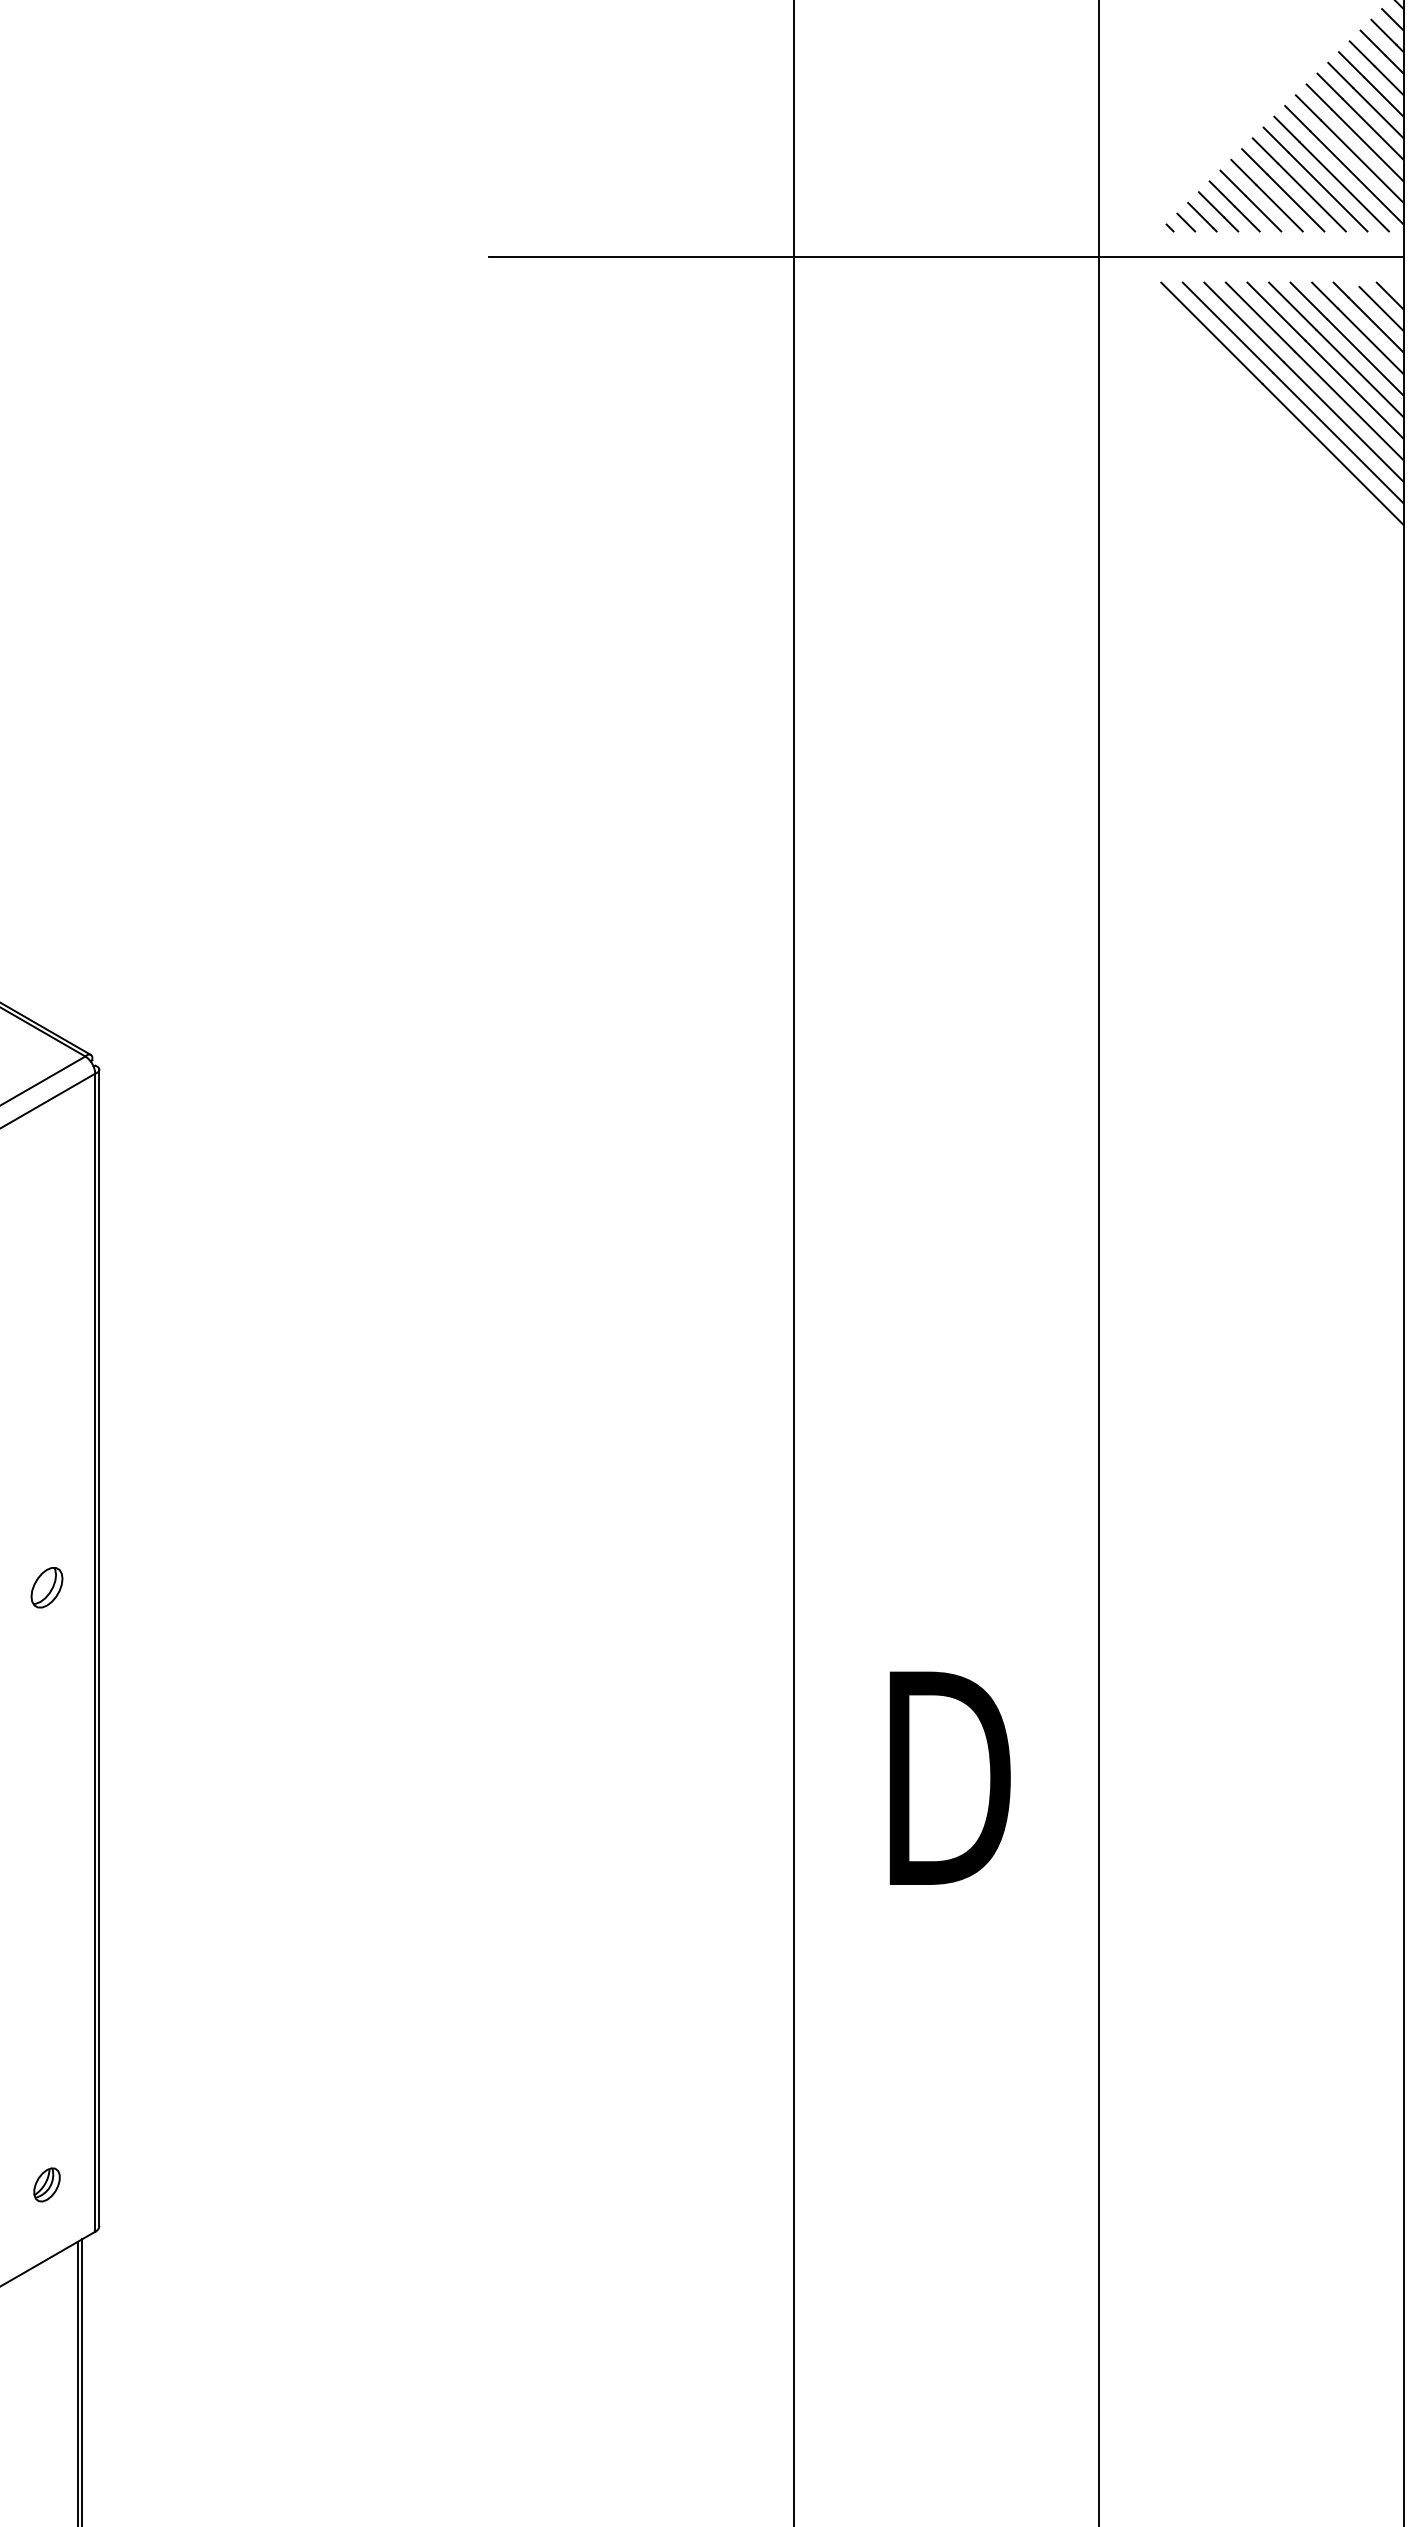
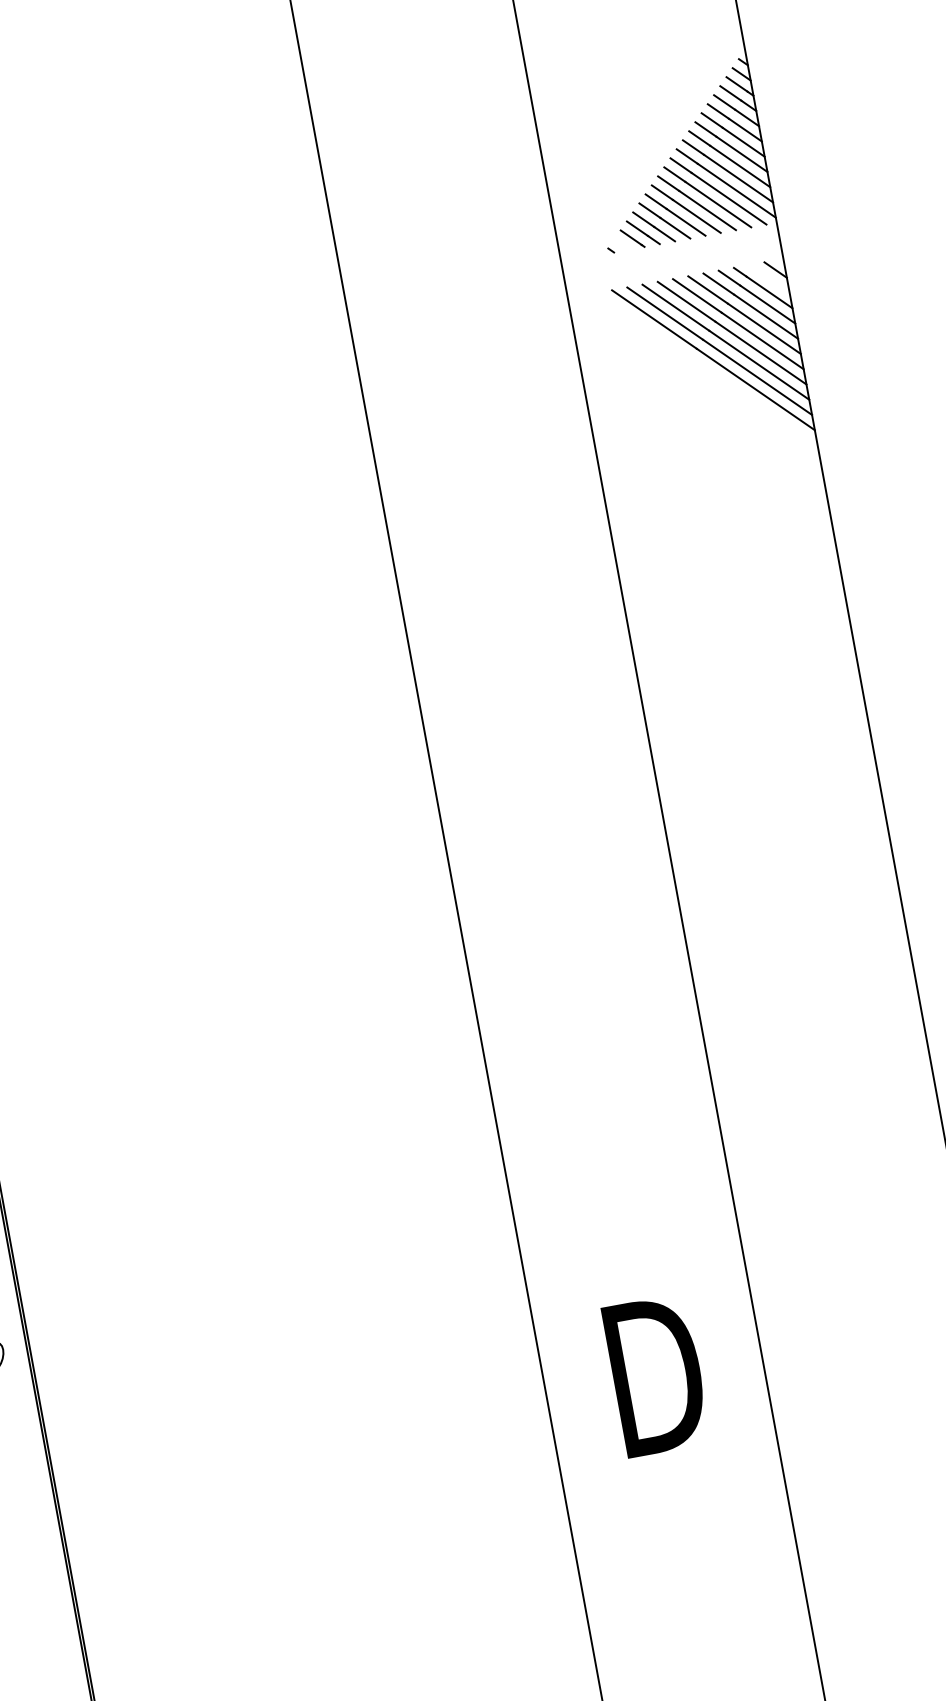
line: (1186, 222) -> (622, 244), removed
line: (946, 257) -> (456, 300), removed
line: (1381, 308) -> (771, 280), removed

